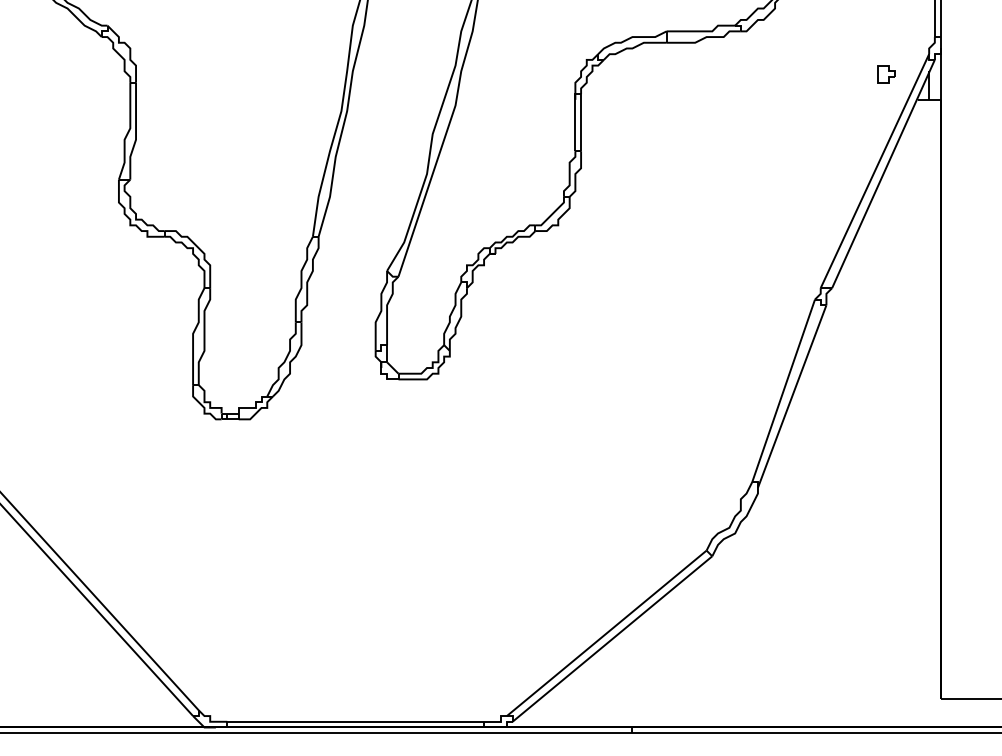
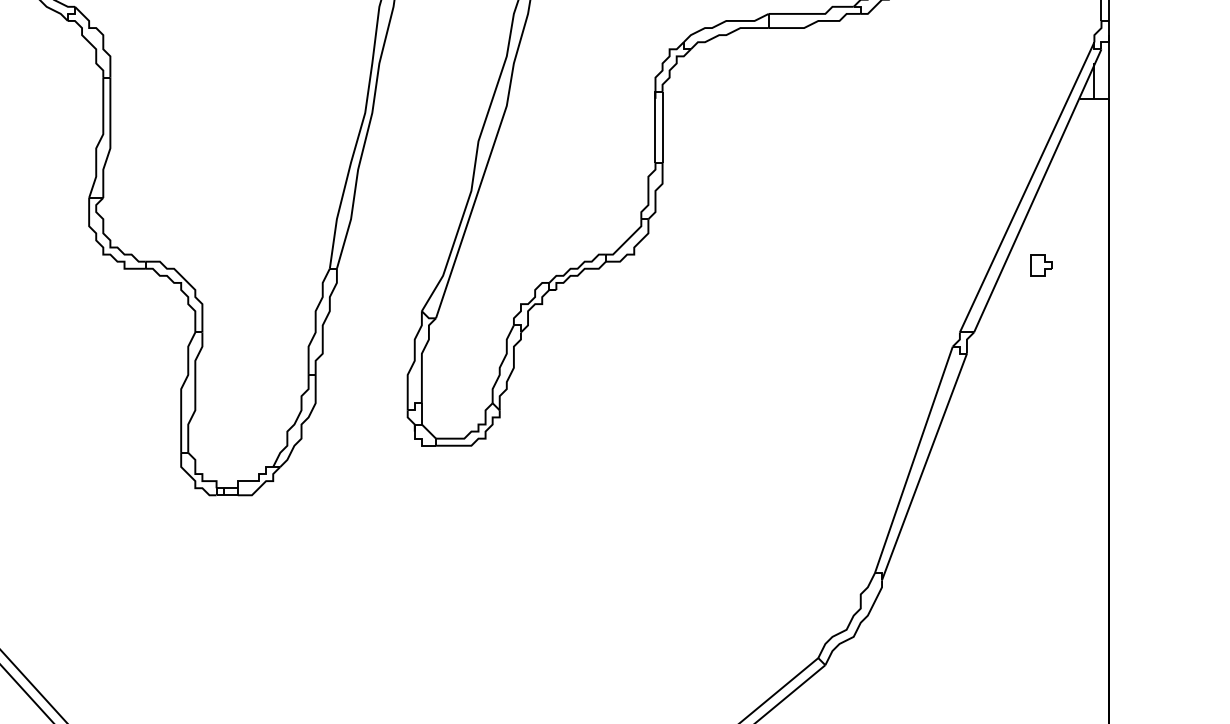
part: (886, 74) -> (1041, 265), moved

